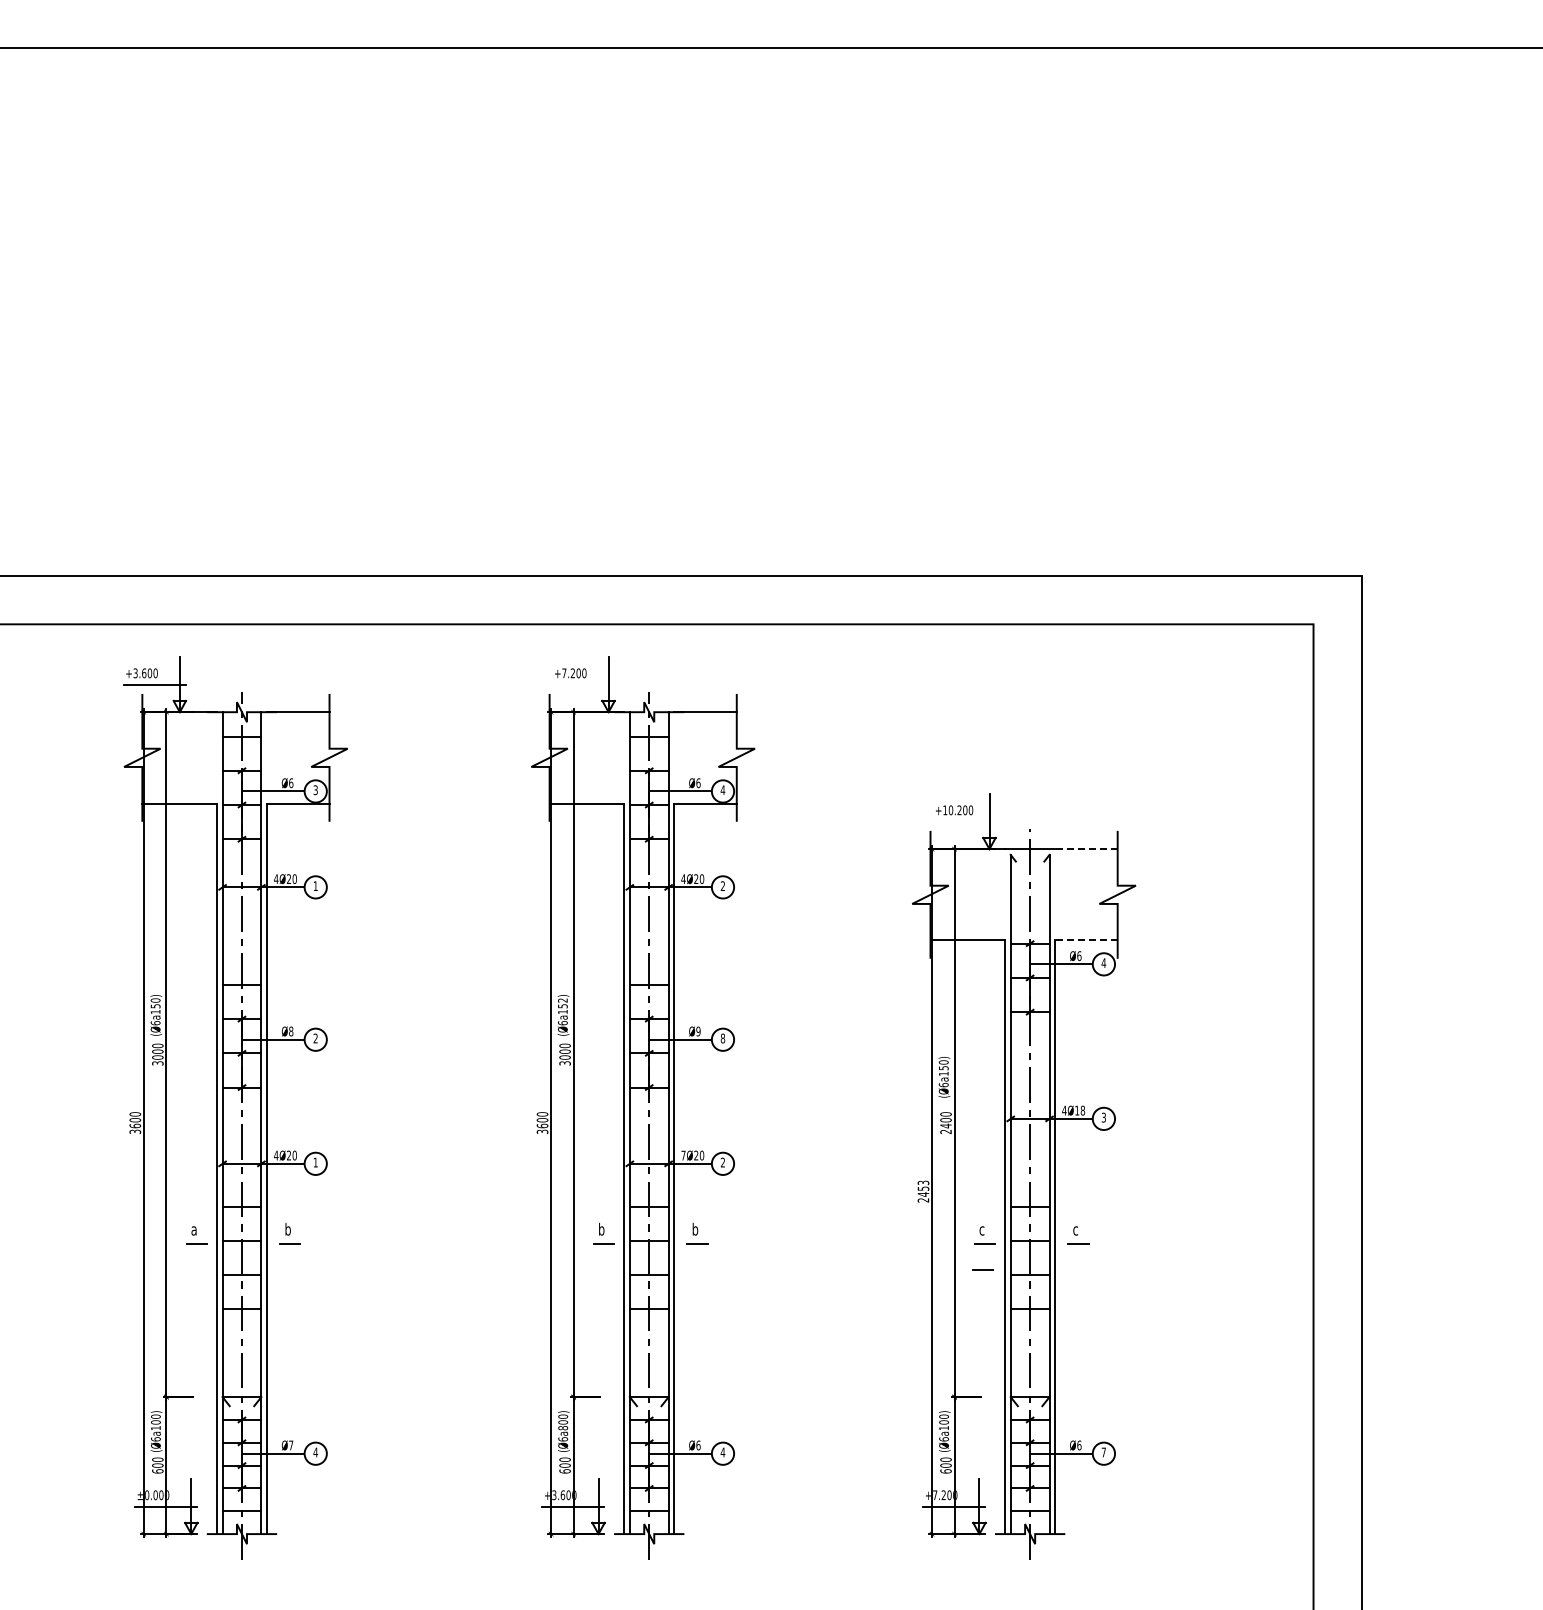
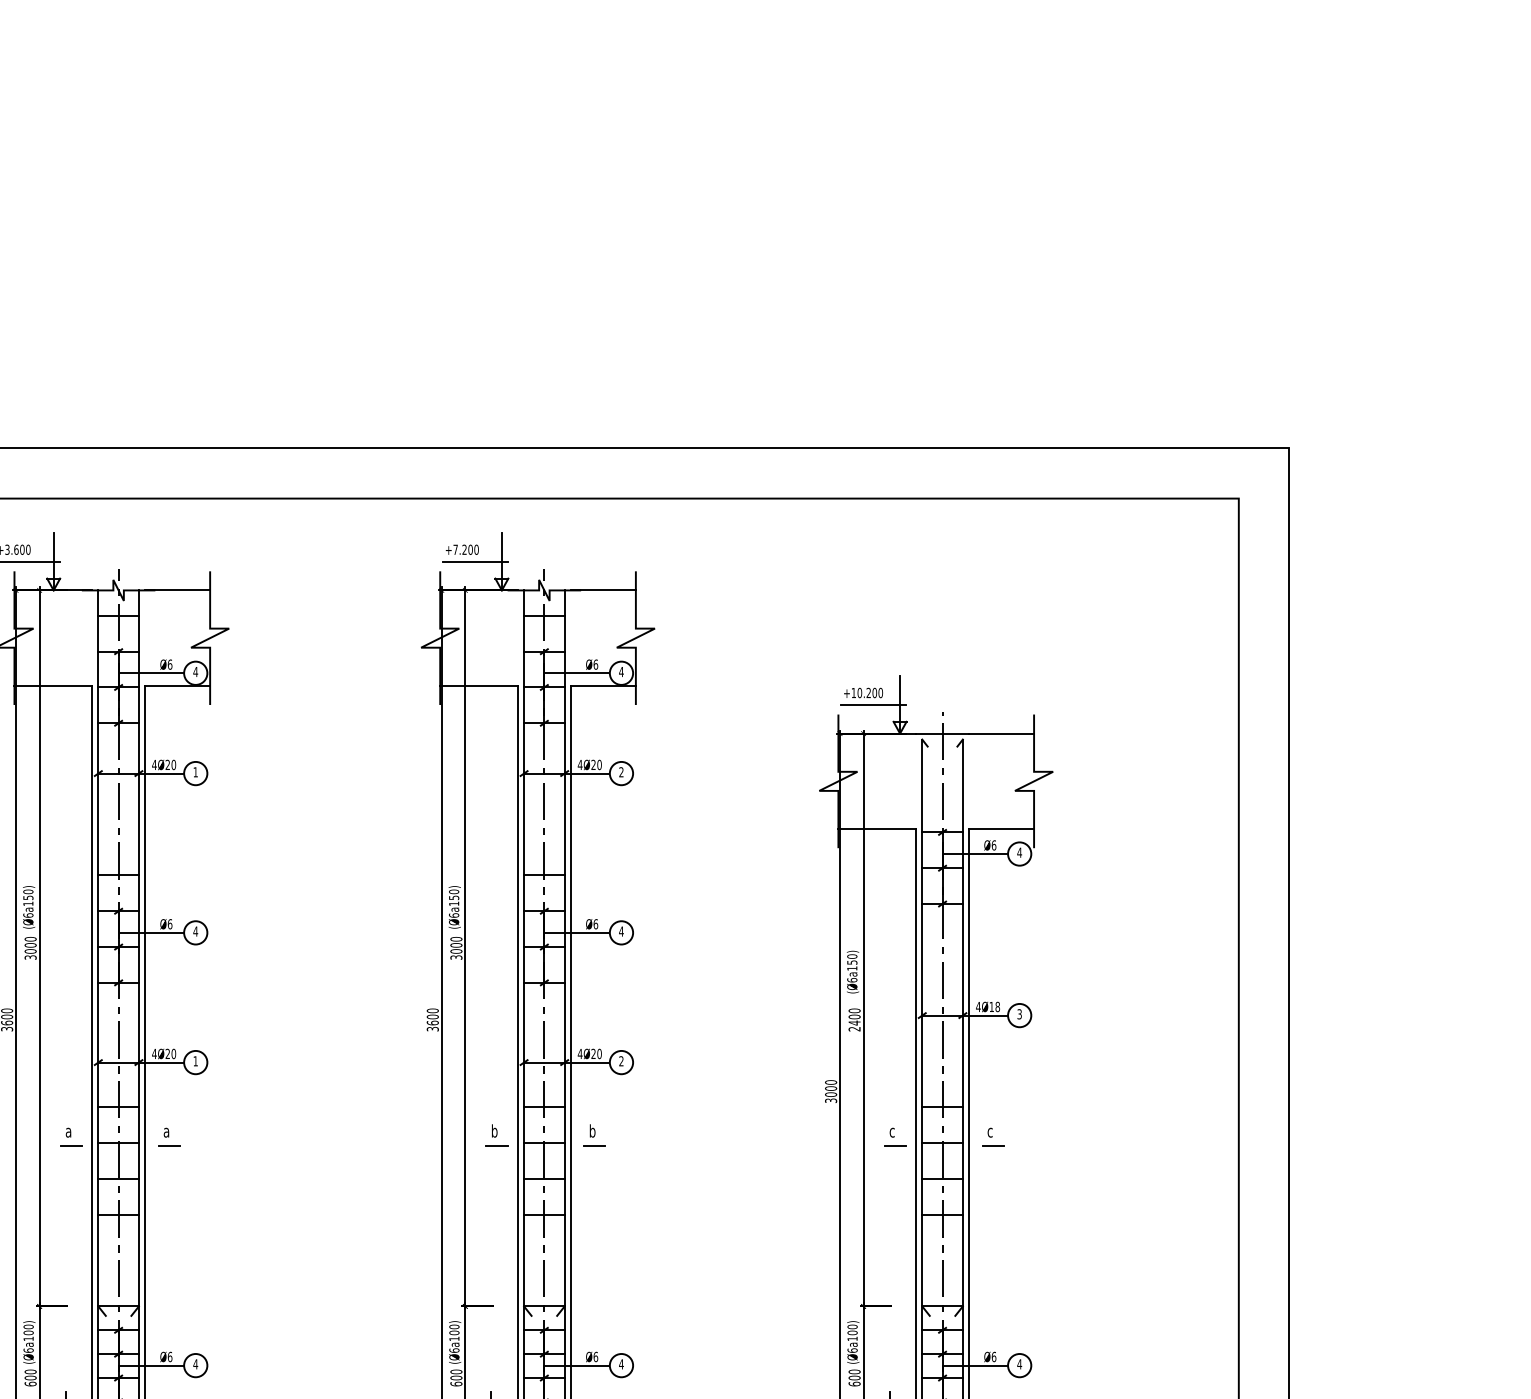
line: (583, 685) -> (475, 562), added
text: (315, 790) -> (195, 672), 3 -> 4
line: (964, 822) -> (873, 705), added
line: (1085, 849) -> (1000, 733), dashed -> solid
line: (1085, 940) -> (1000, 829), dashed -> solid
text: (562, 1000) -> (453, 891), (Ø6a152) -> (Ø6a150)
text: (291, 1031) -> (170, 924), Ø8 -> Ø6
text: (698, 1031) -> (595, 924), Ø9 -> Ø6
text: (315, 1038) -> (195, 931), 2 -> 4
text: (722, 1038) -> (620, 931), 8 -> 4
text: (683, 1155) -> (580, 1053), 7Ø20 -> 4Ø20
text: (923, 1191) -> (831, 1091), 2453 -> 3000
text: (287, 1229) -> (166, 1131), b -> a
line: (982, 1269) -> (892, 1173), removed
text: (563, 1428) -> (454, 1339), (Ø6a800) -> (Ø6a100)
text: (291, 1445) -> (170, 1357), Ø7 -> Ø6
text: (1103, 1452) -> (1019, 1364), 7 -> 4

